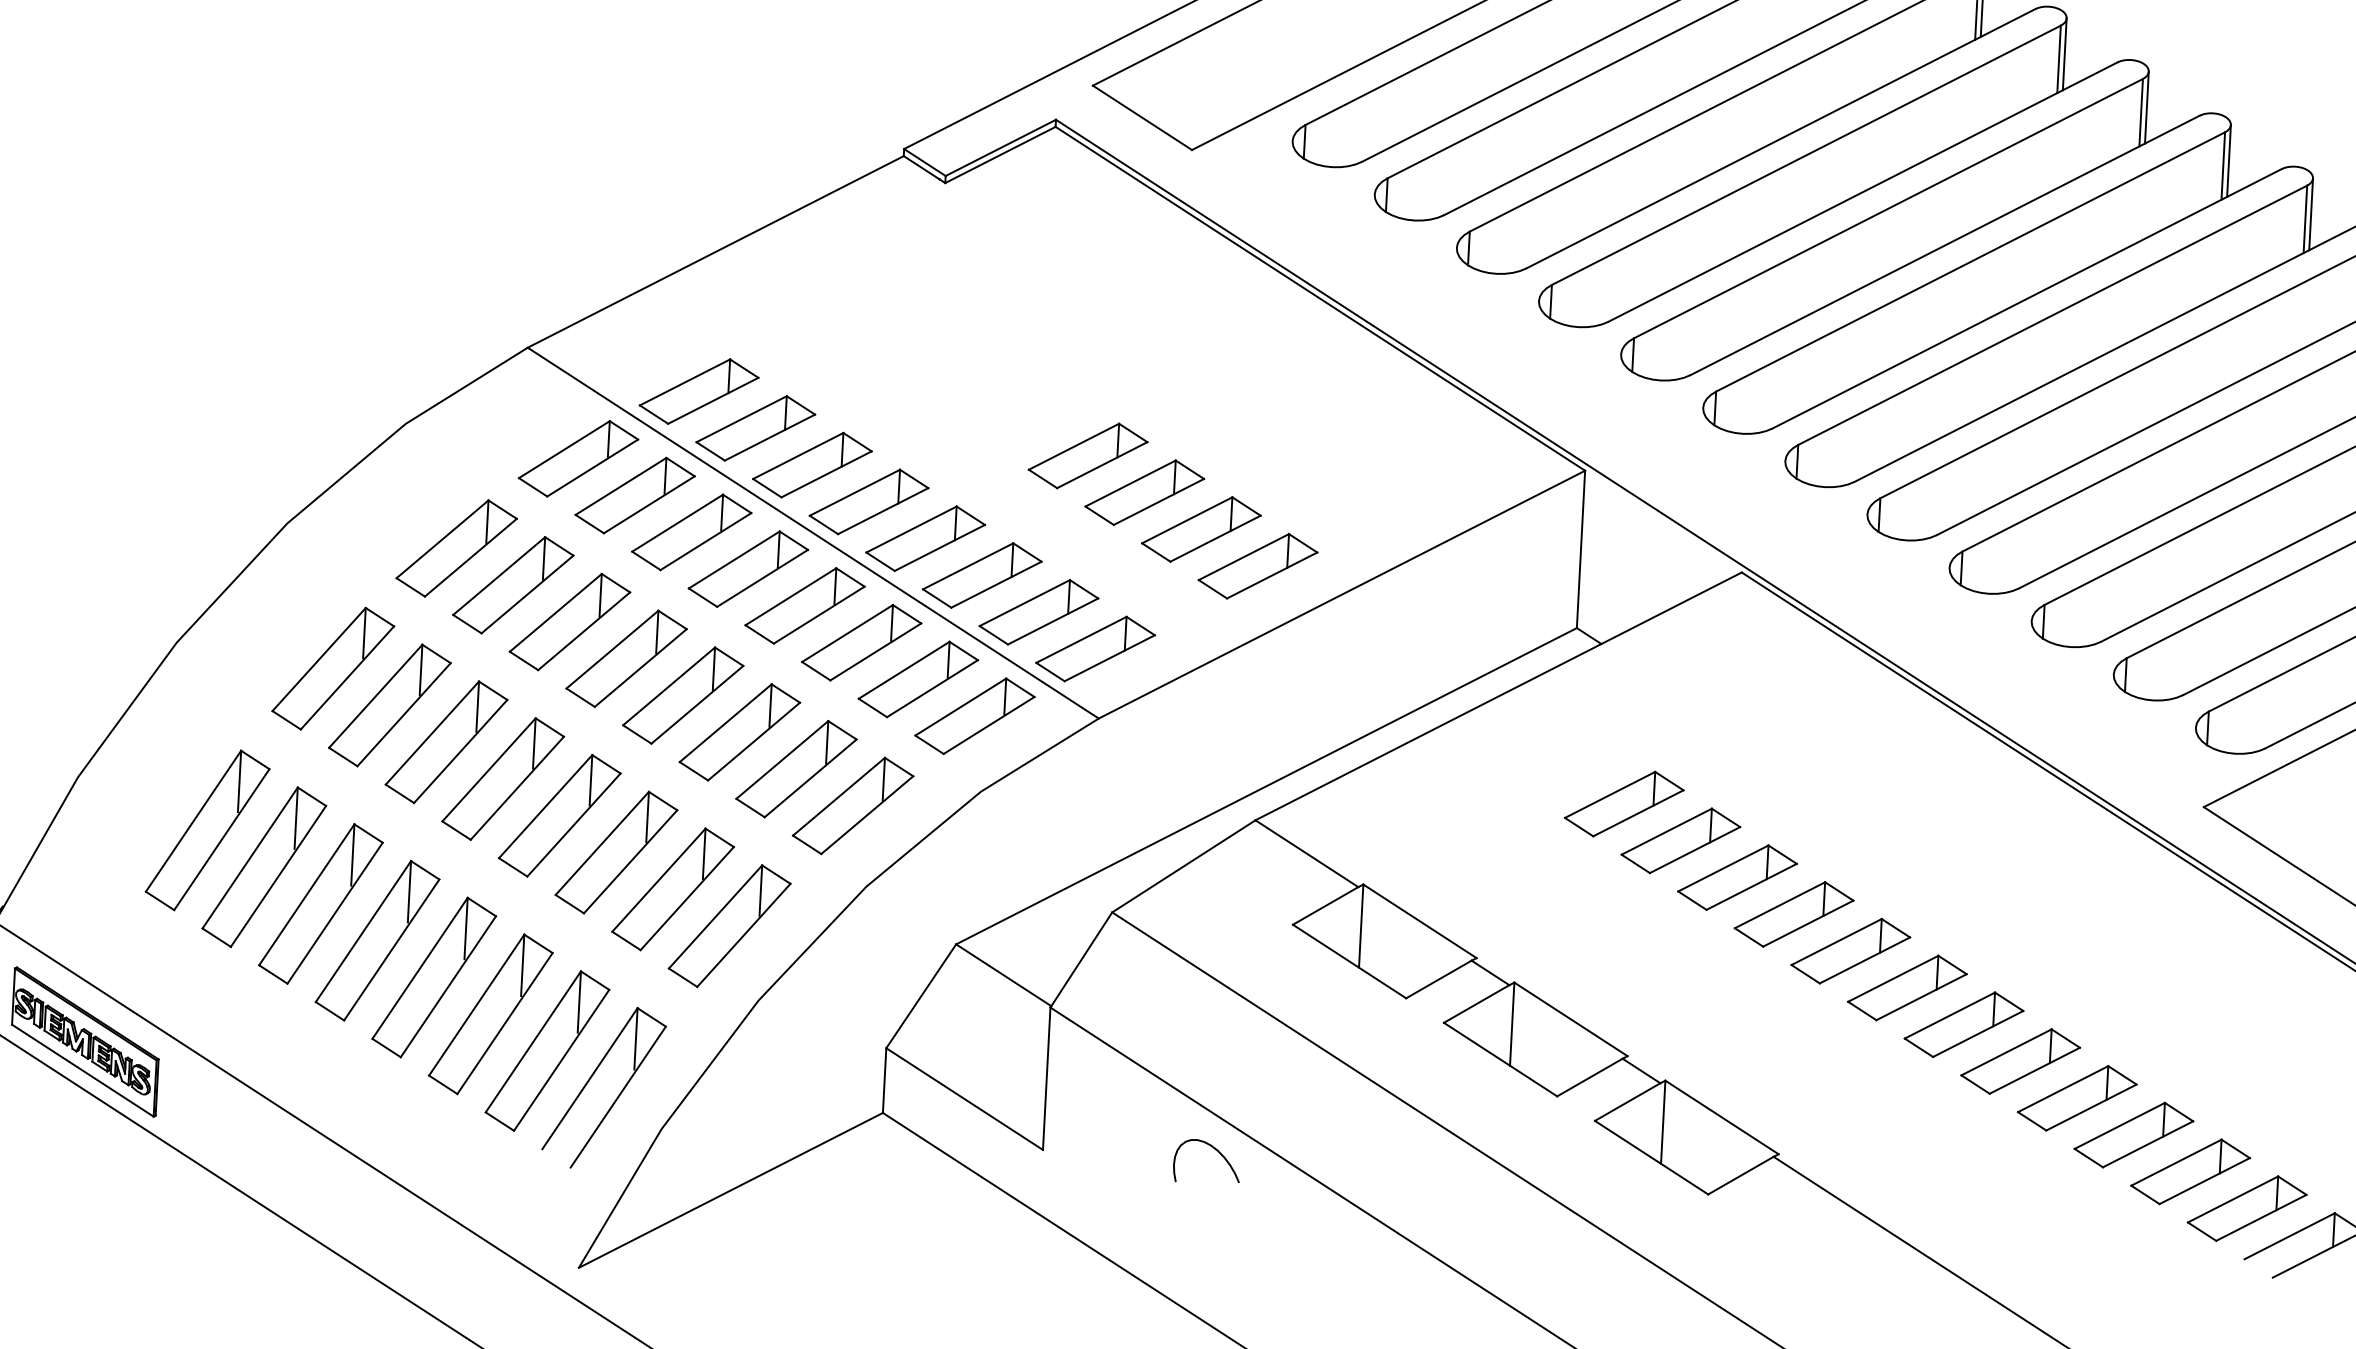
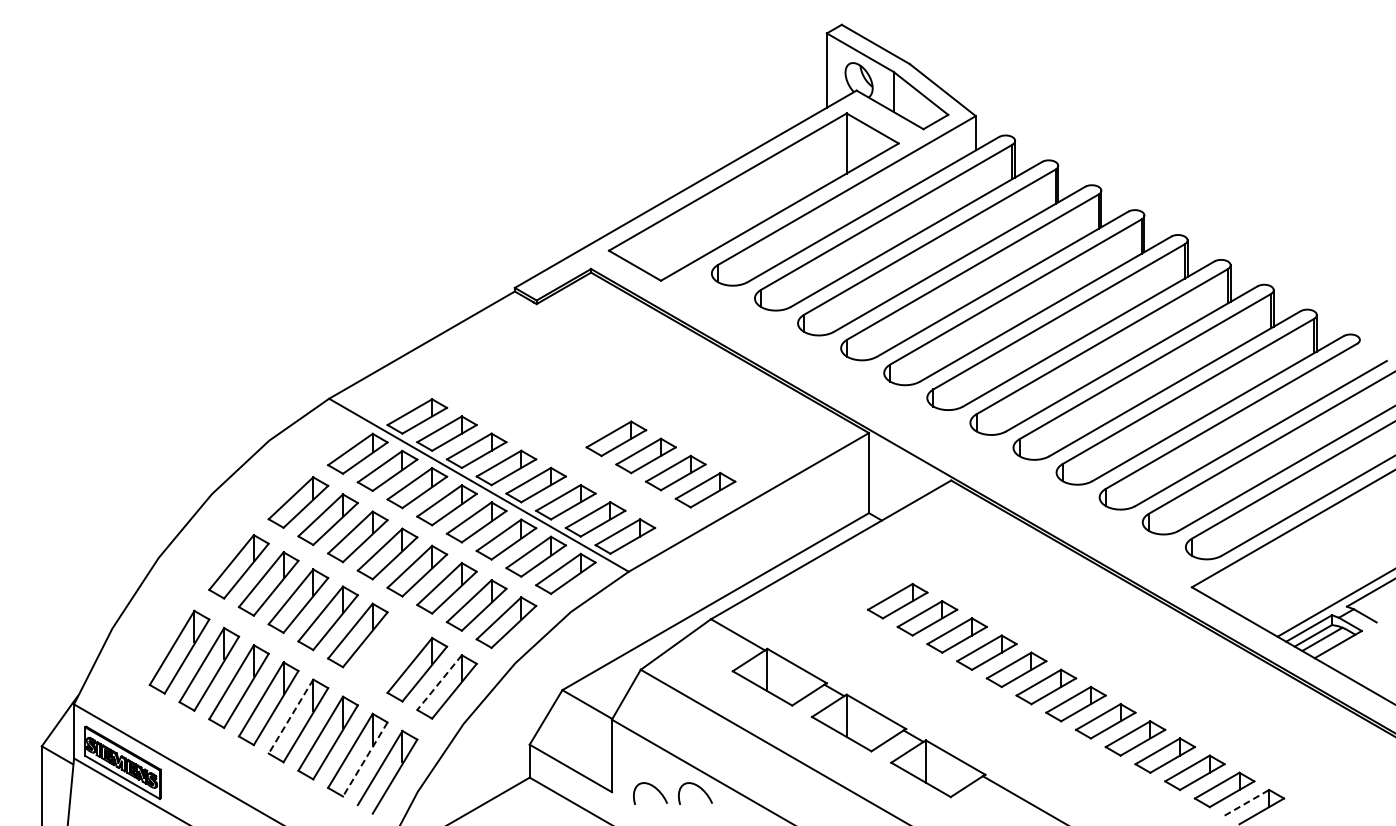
part: (616, 852) -> (387, 652), removed
line: (715, 918) -> (439, 683), solid -> dashed
line: (418, 970) -> (290, 717), solid -> dashed
line: (562, 1060) -> (365, 759), solid -> dashed
curve: (1126, 1147) -> (654, 788), added
line: (2288, 1235) -> (1246, 802), solid -> dashed

